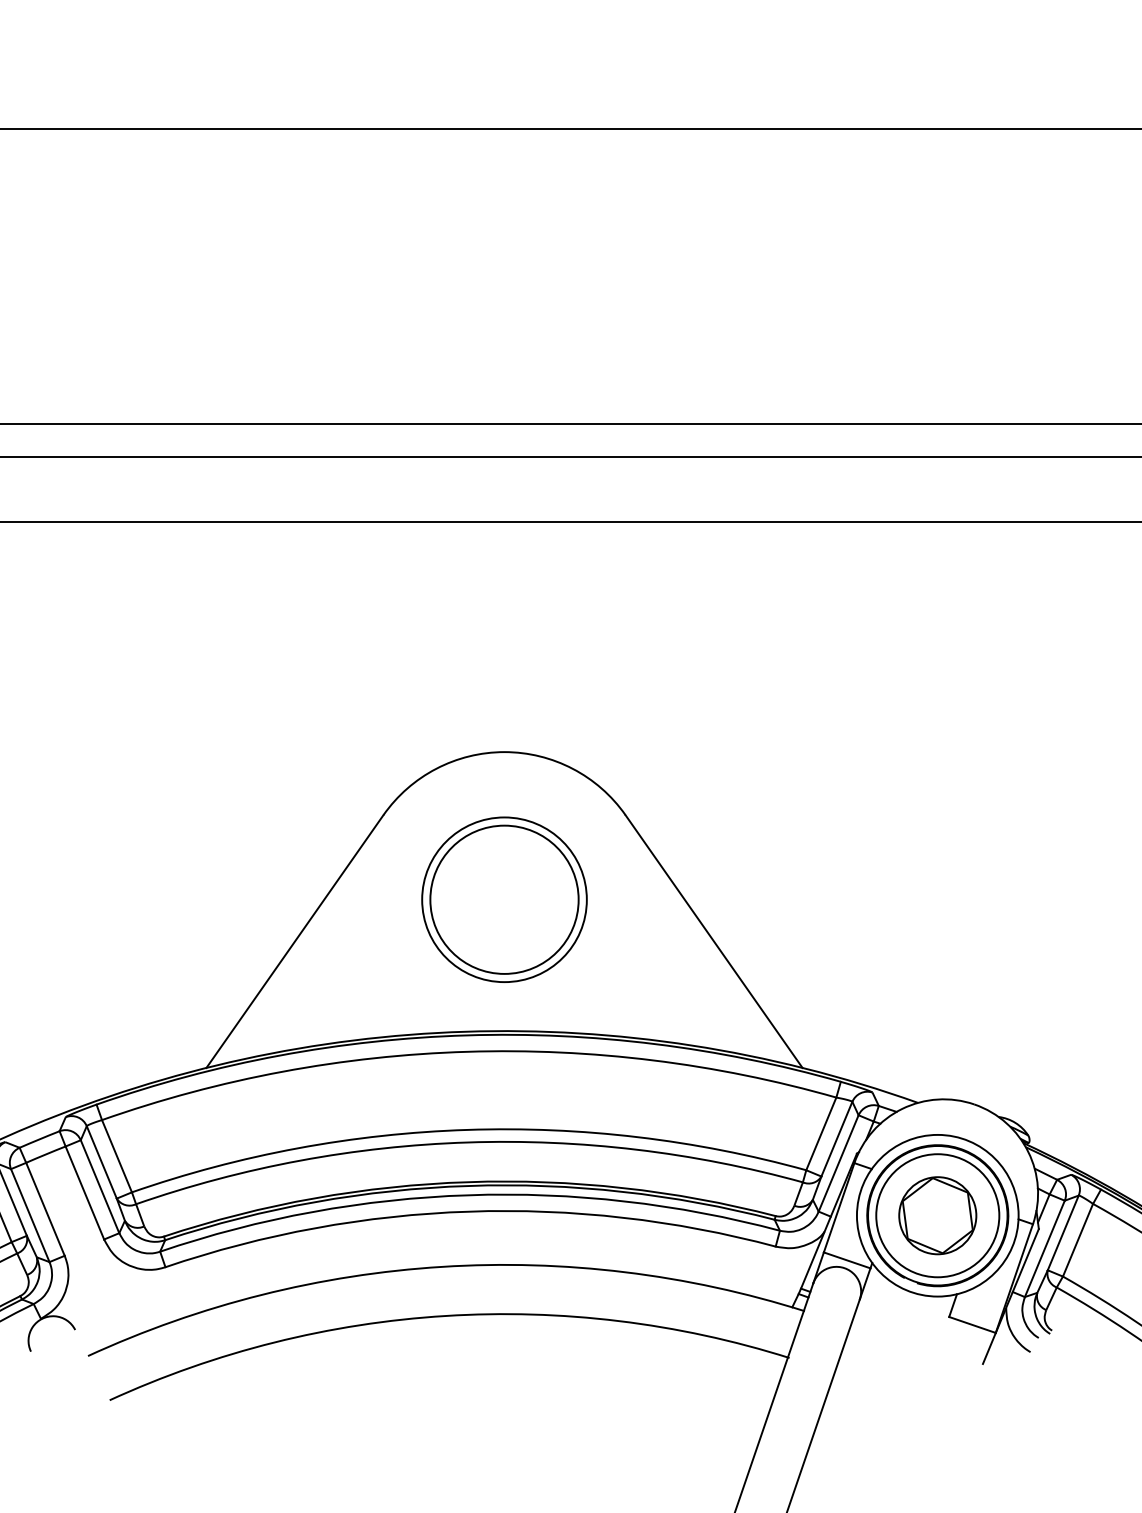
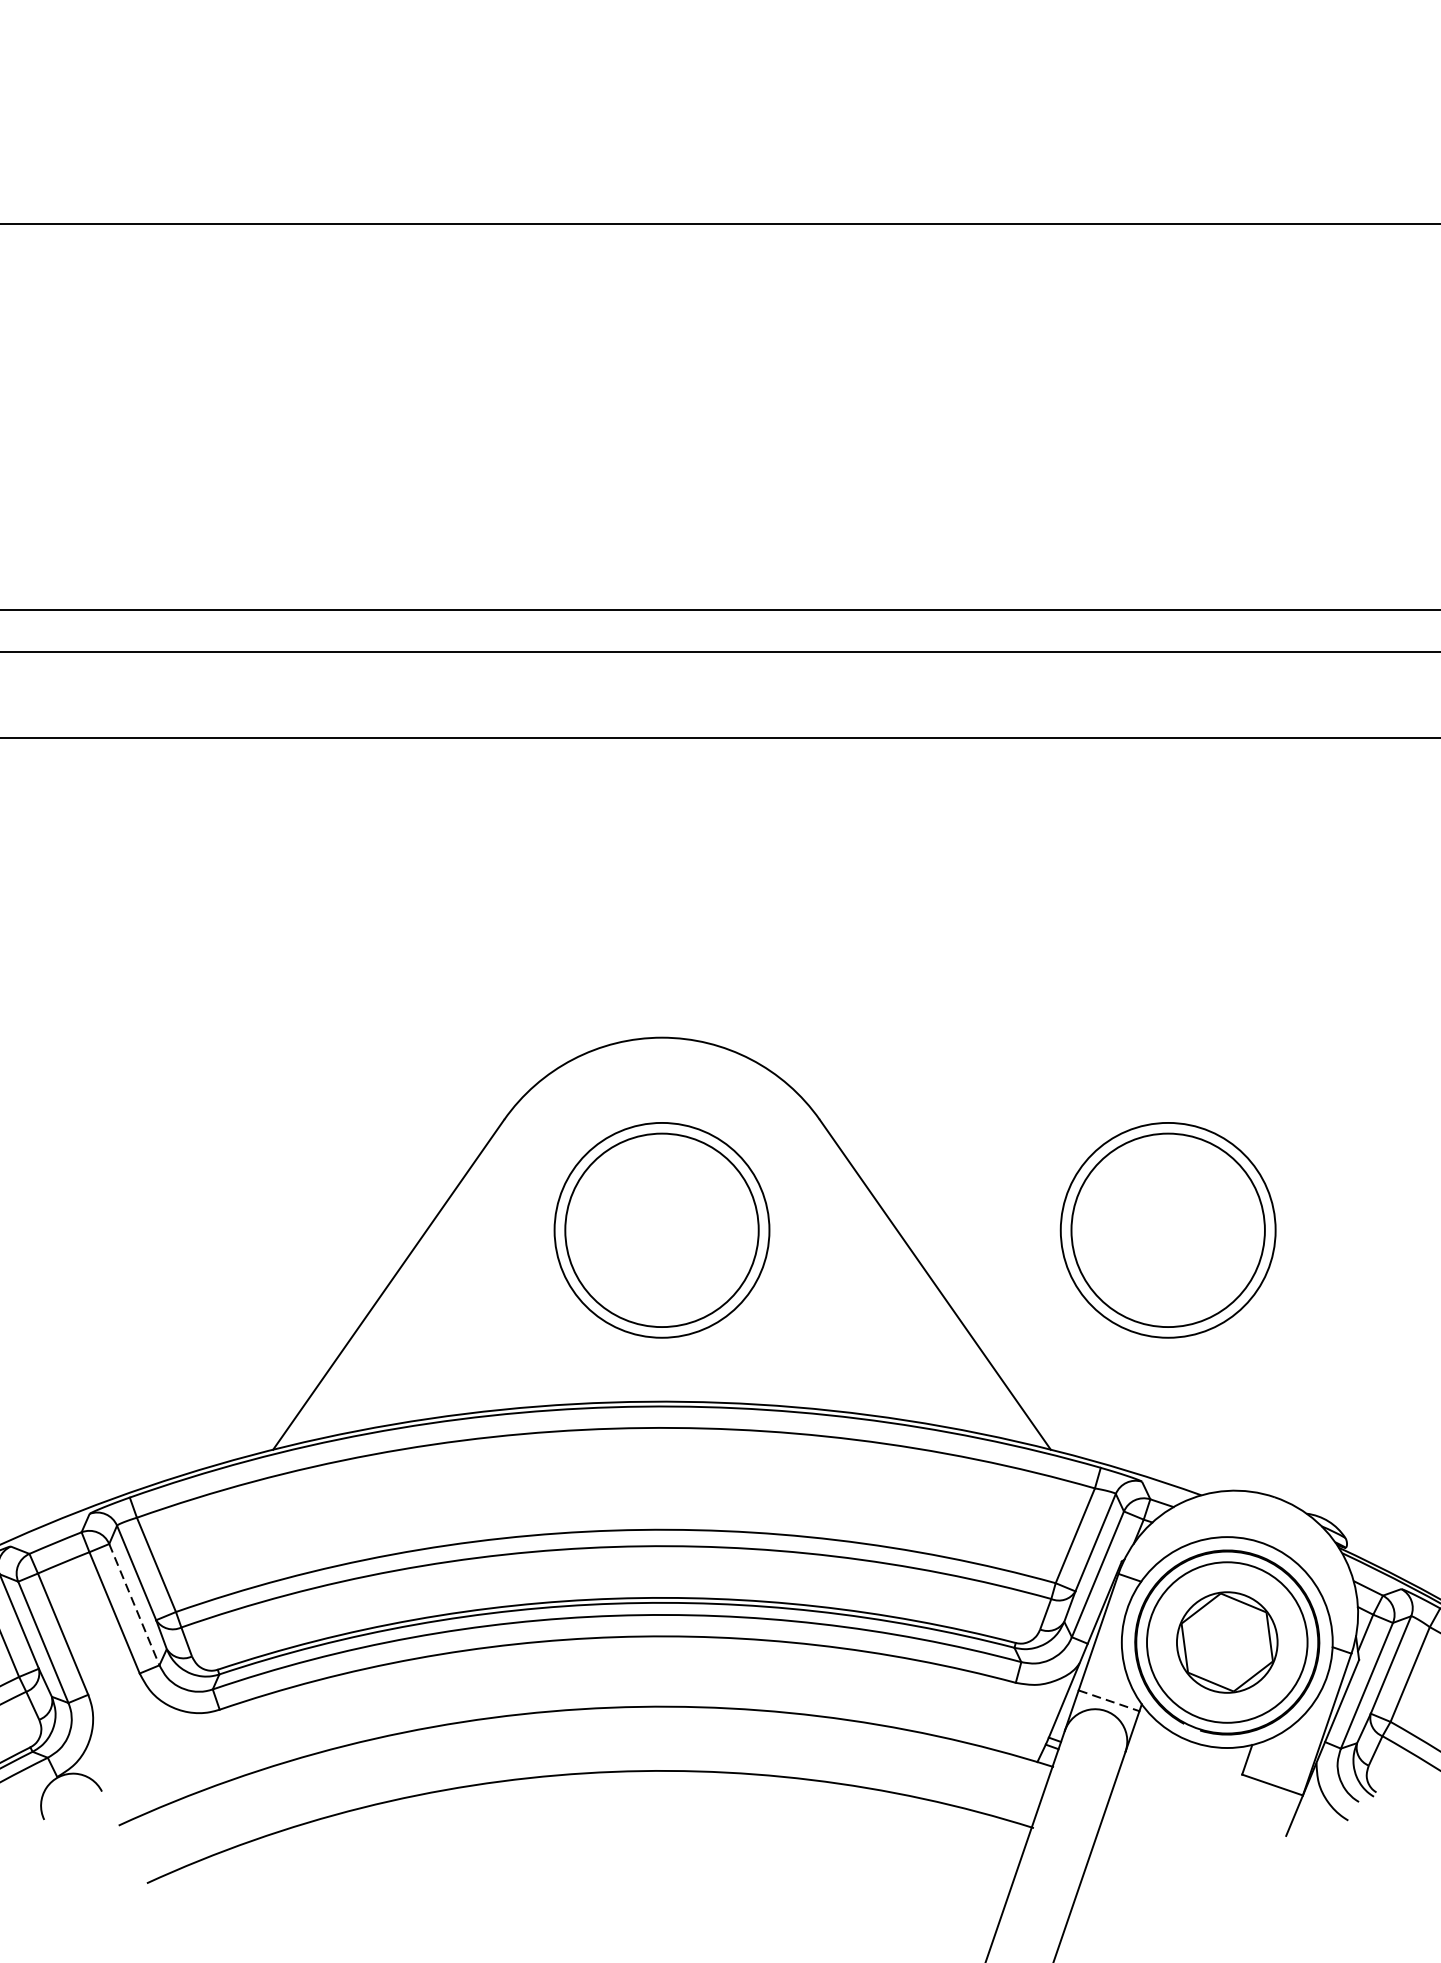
part: (892, 899) -> (1168, 1229), added
line: (100, 1187) -> (134, 1605), solid -> dashed
line: (847, 1260) -> (1109, 1700), solid -> dashed

